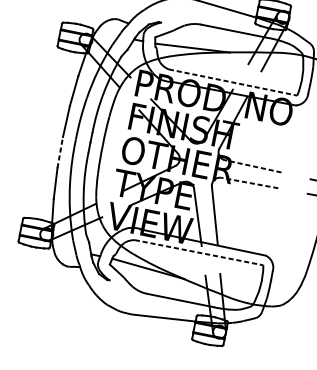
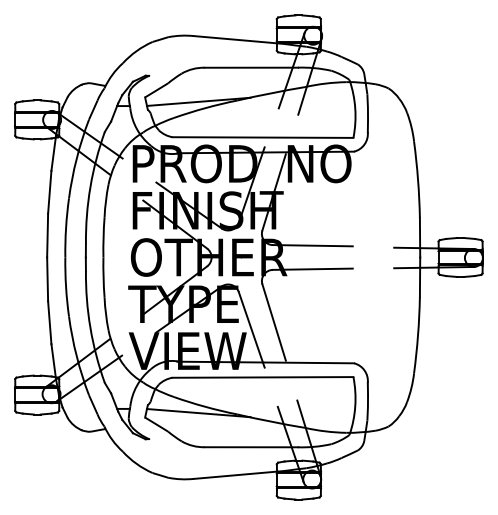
line: (232, 82) -> (262, 137), dashed -> solid
line: (60, 152) -> (47, 279), dashed -> solid
line: (252, 166) -> (312, 245), dashed -> solid
line: (249, 183) -> (312, 269), dashed -> solid
line: (198, 252) -> (262, 377), dashed -> solid

